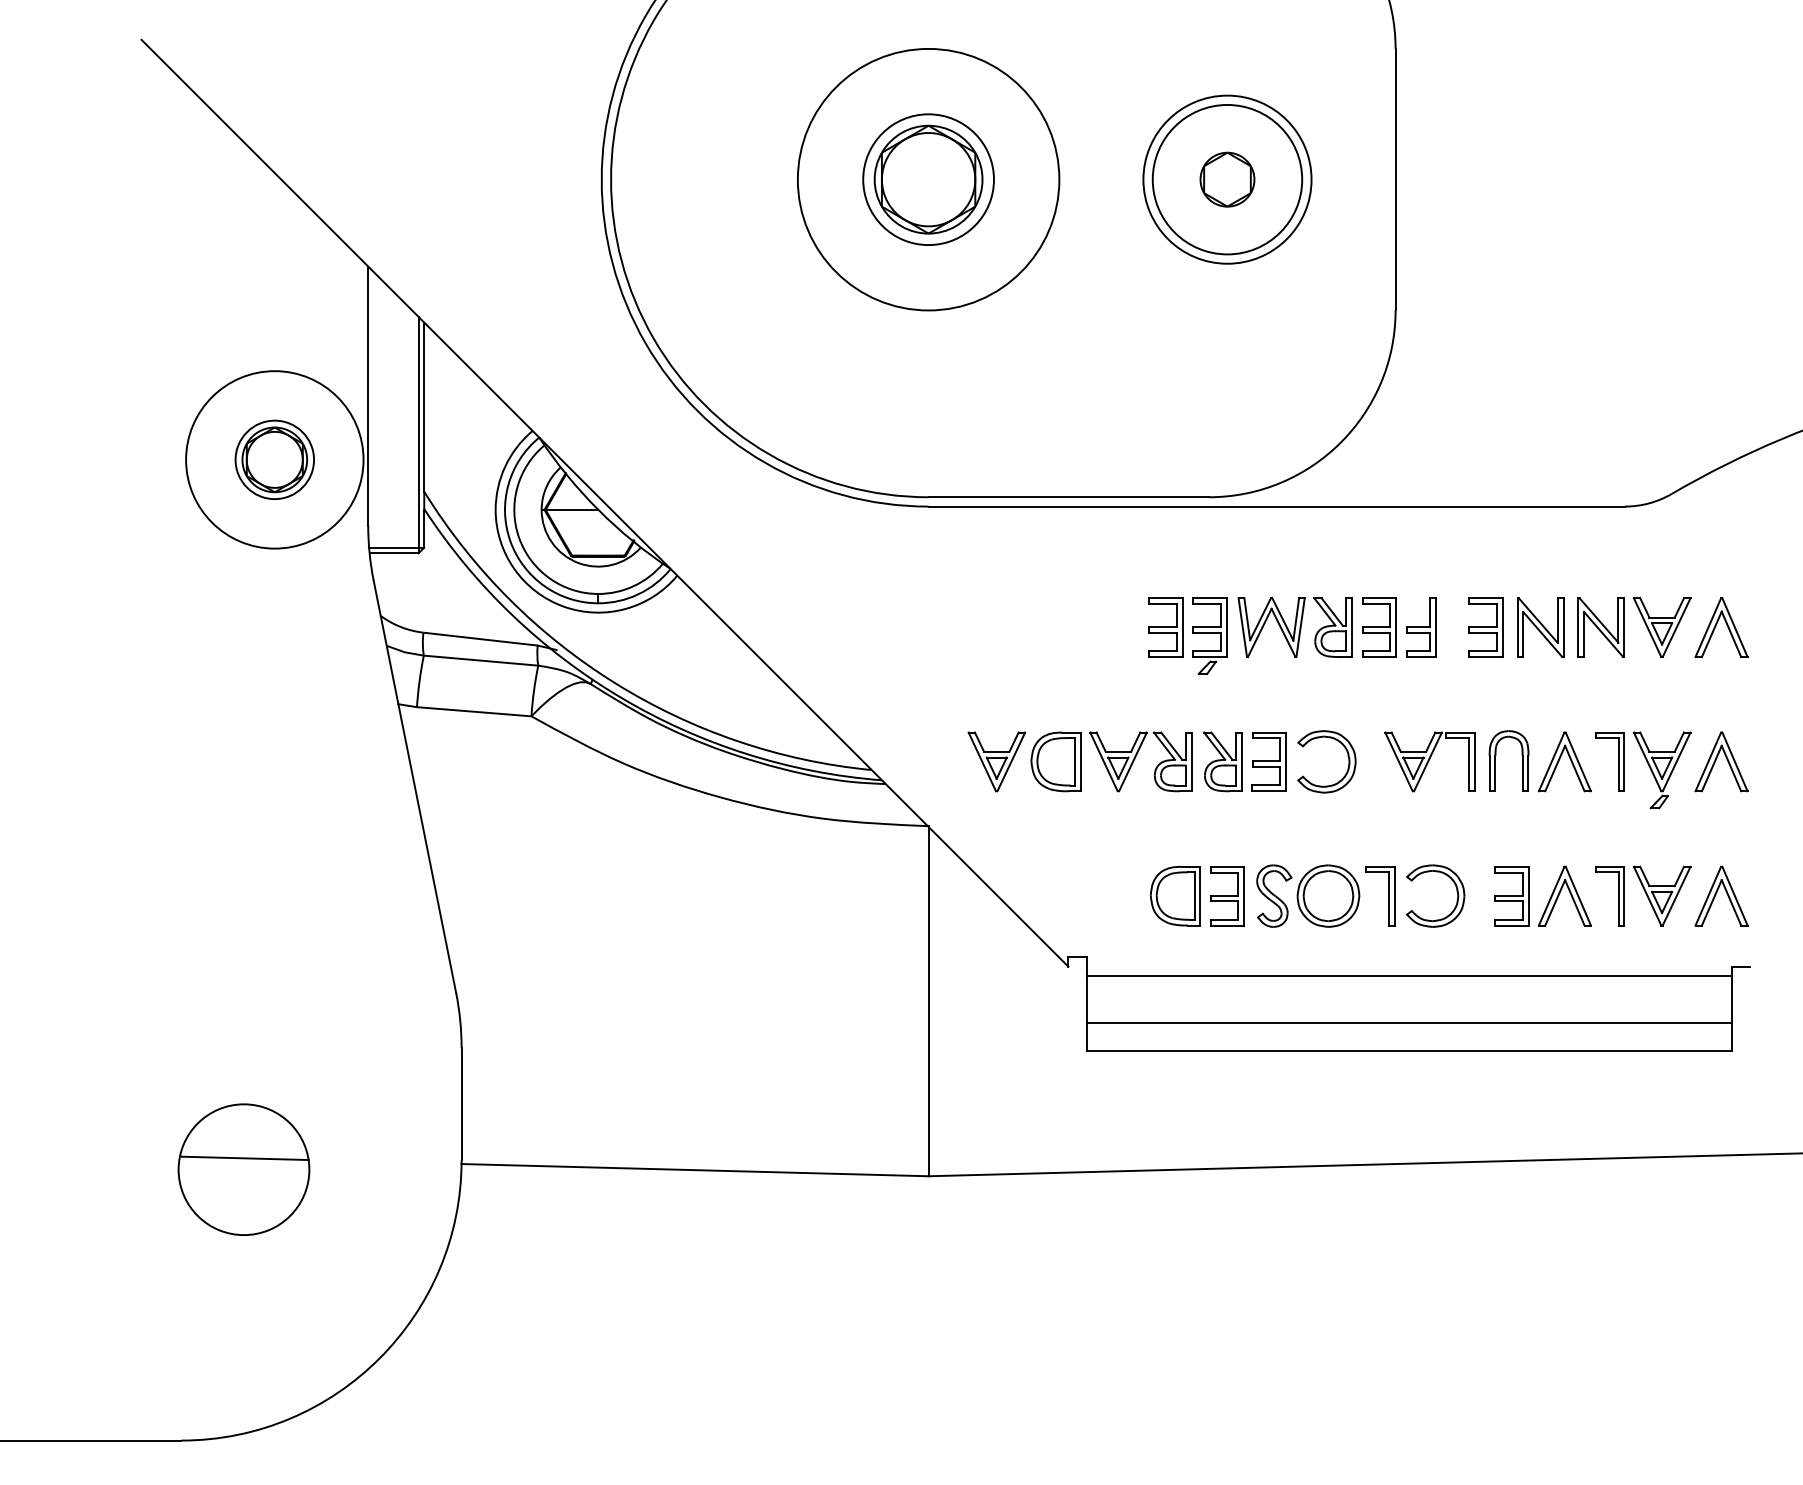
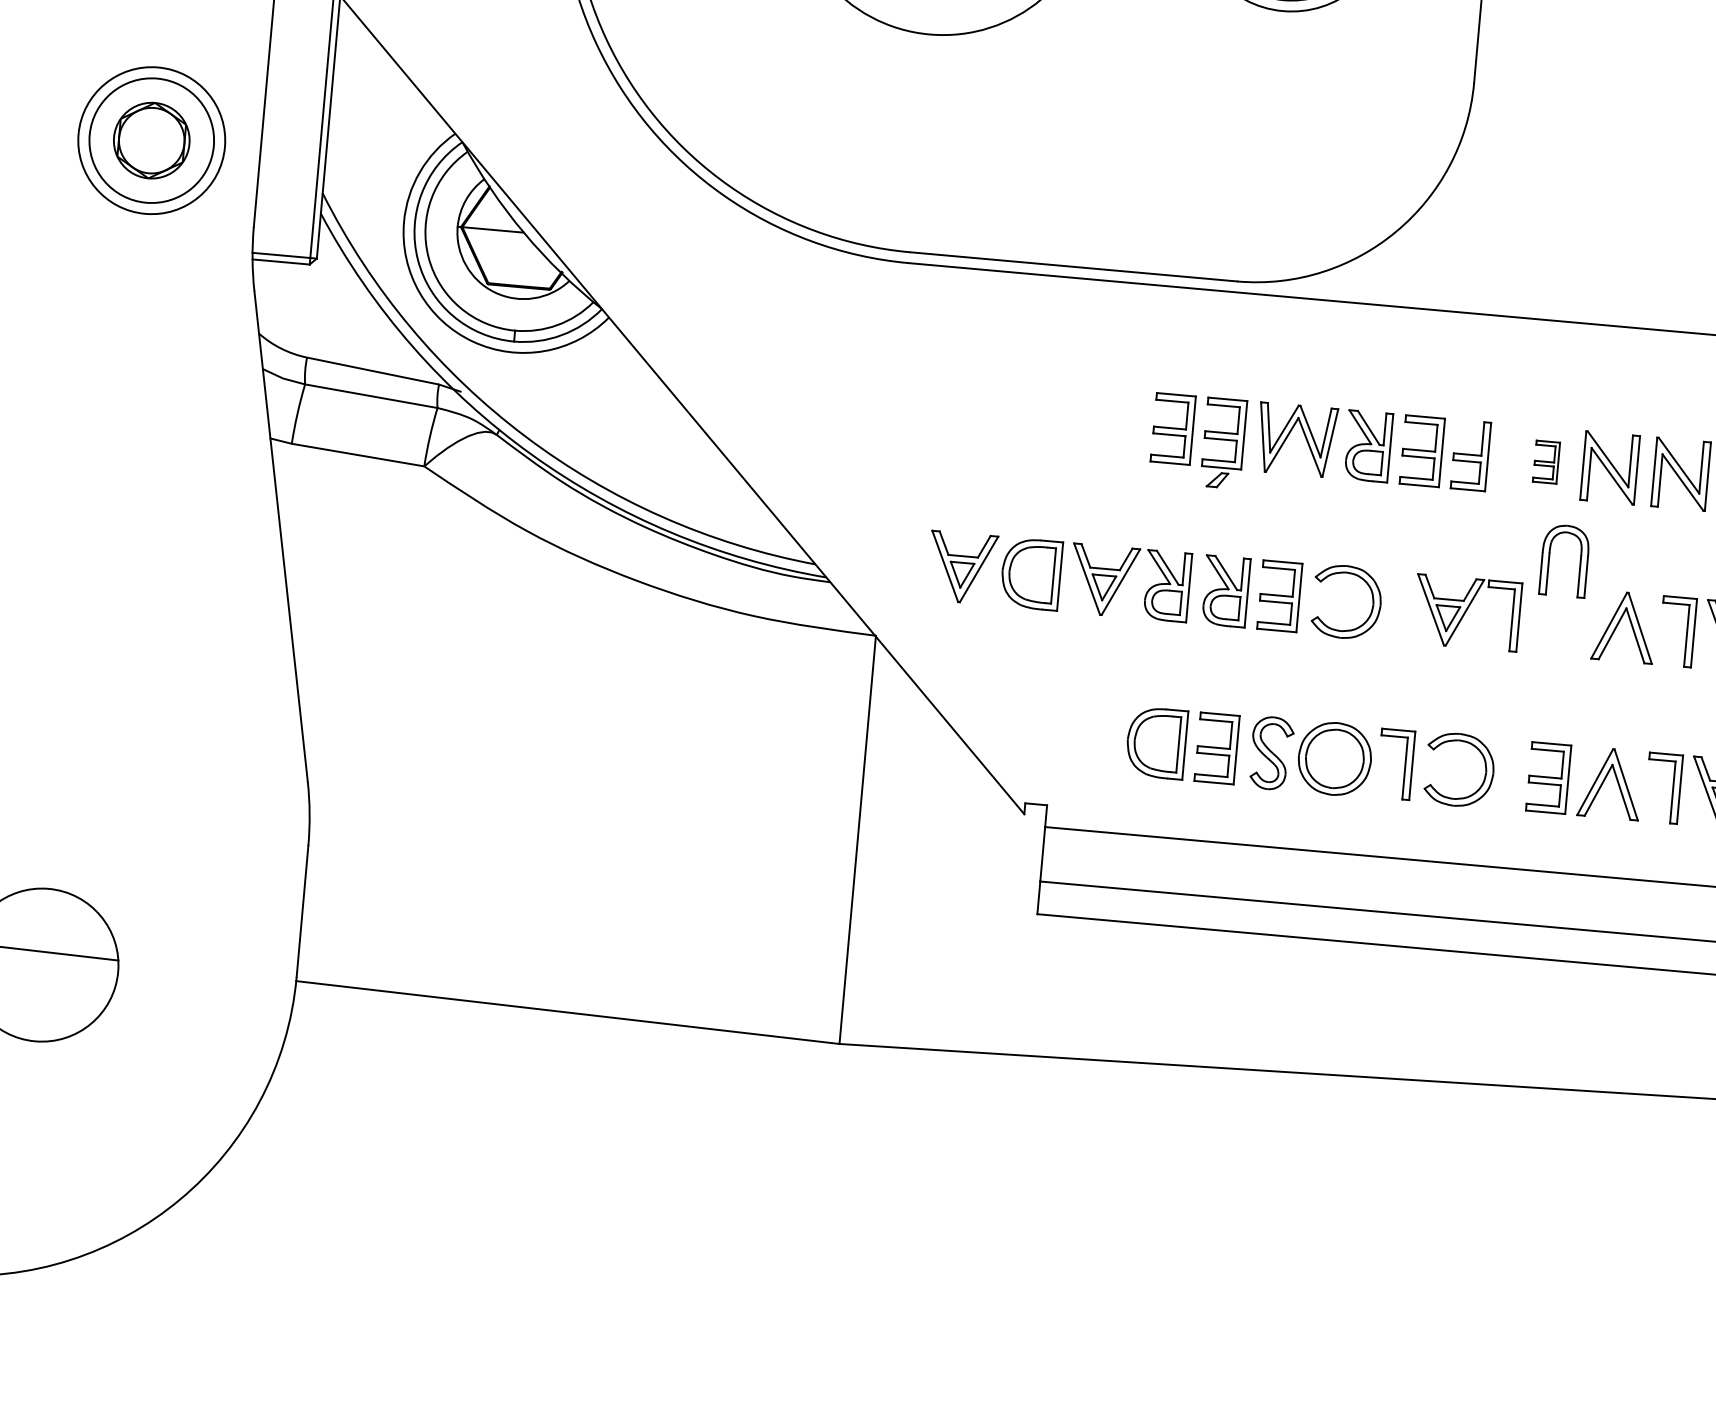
circle: (274, 459) -> (151, 140), size x0.6
circle: (274, 459) -> (151, 140), size x1.6
part: (1485, 627) -> (1545, 462), size x0.6
part: (1496, 755) -> (1550, 553), moved

